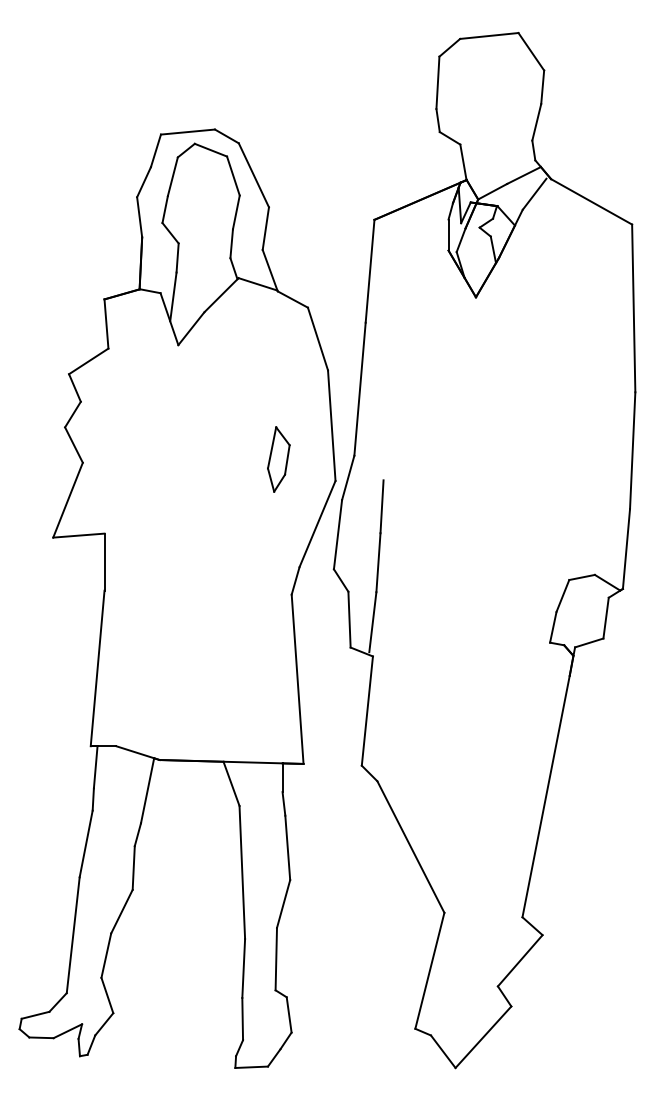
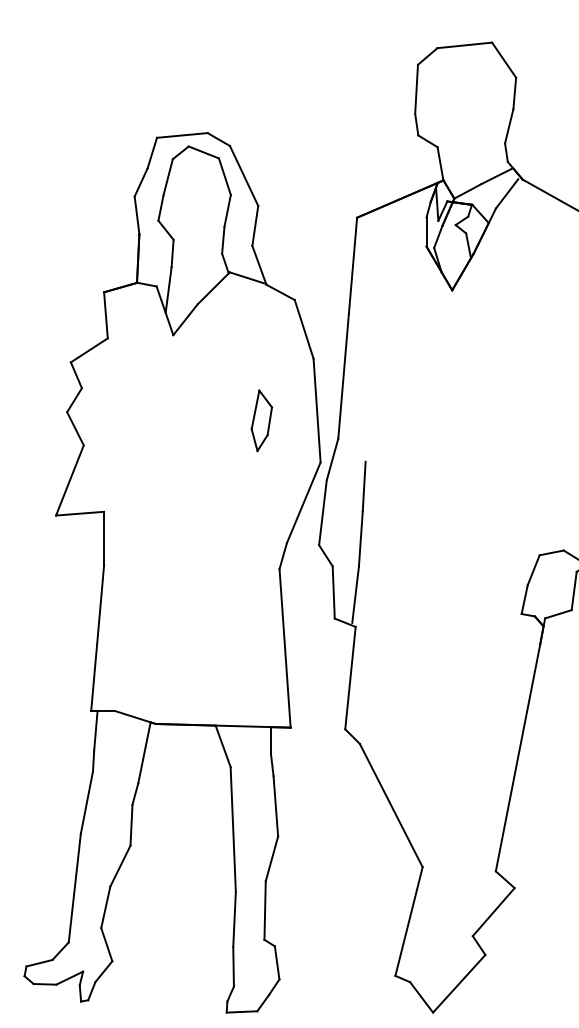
part: (278, 459) -> (261, 420), moved

